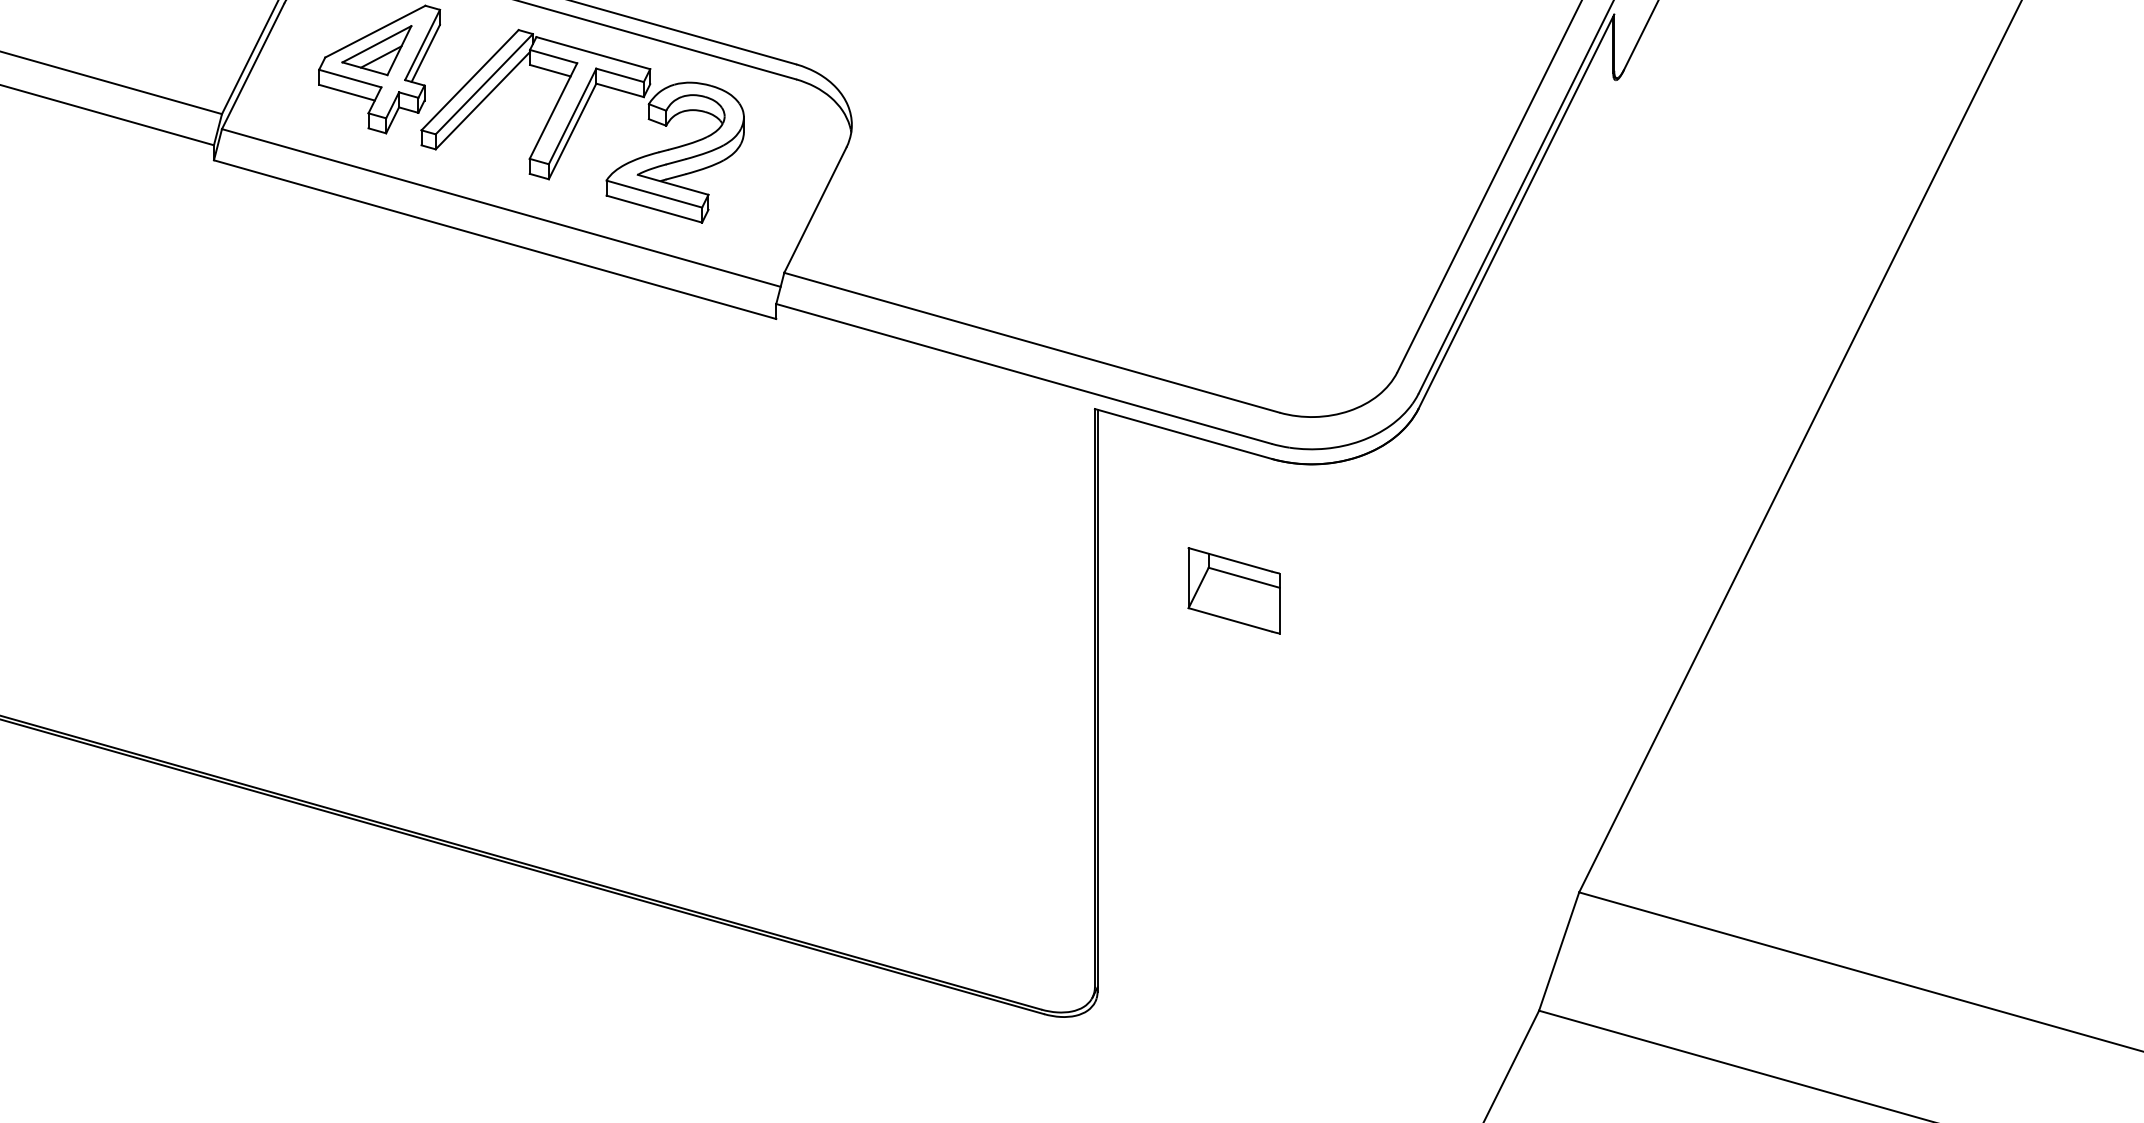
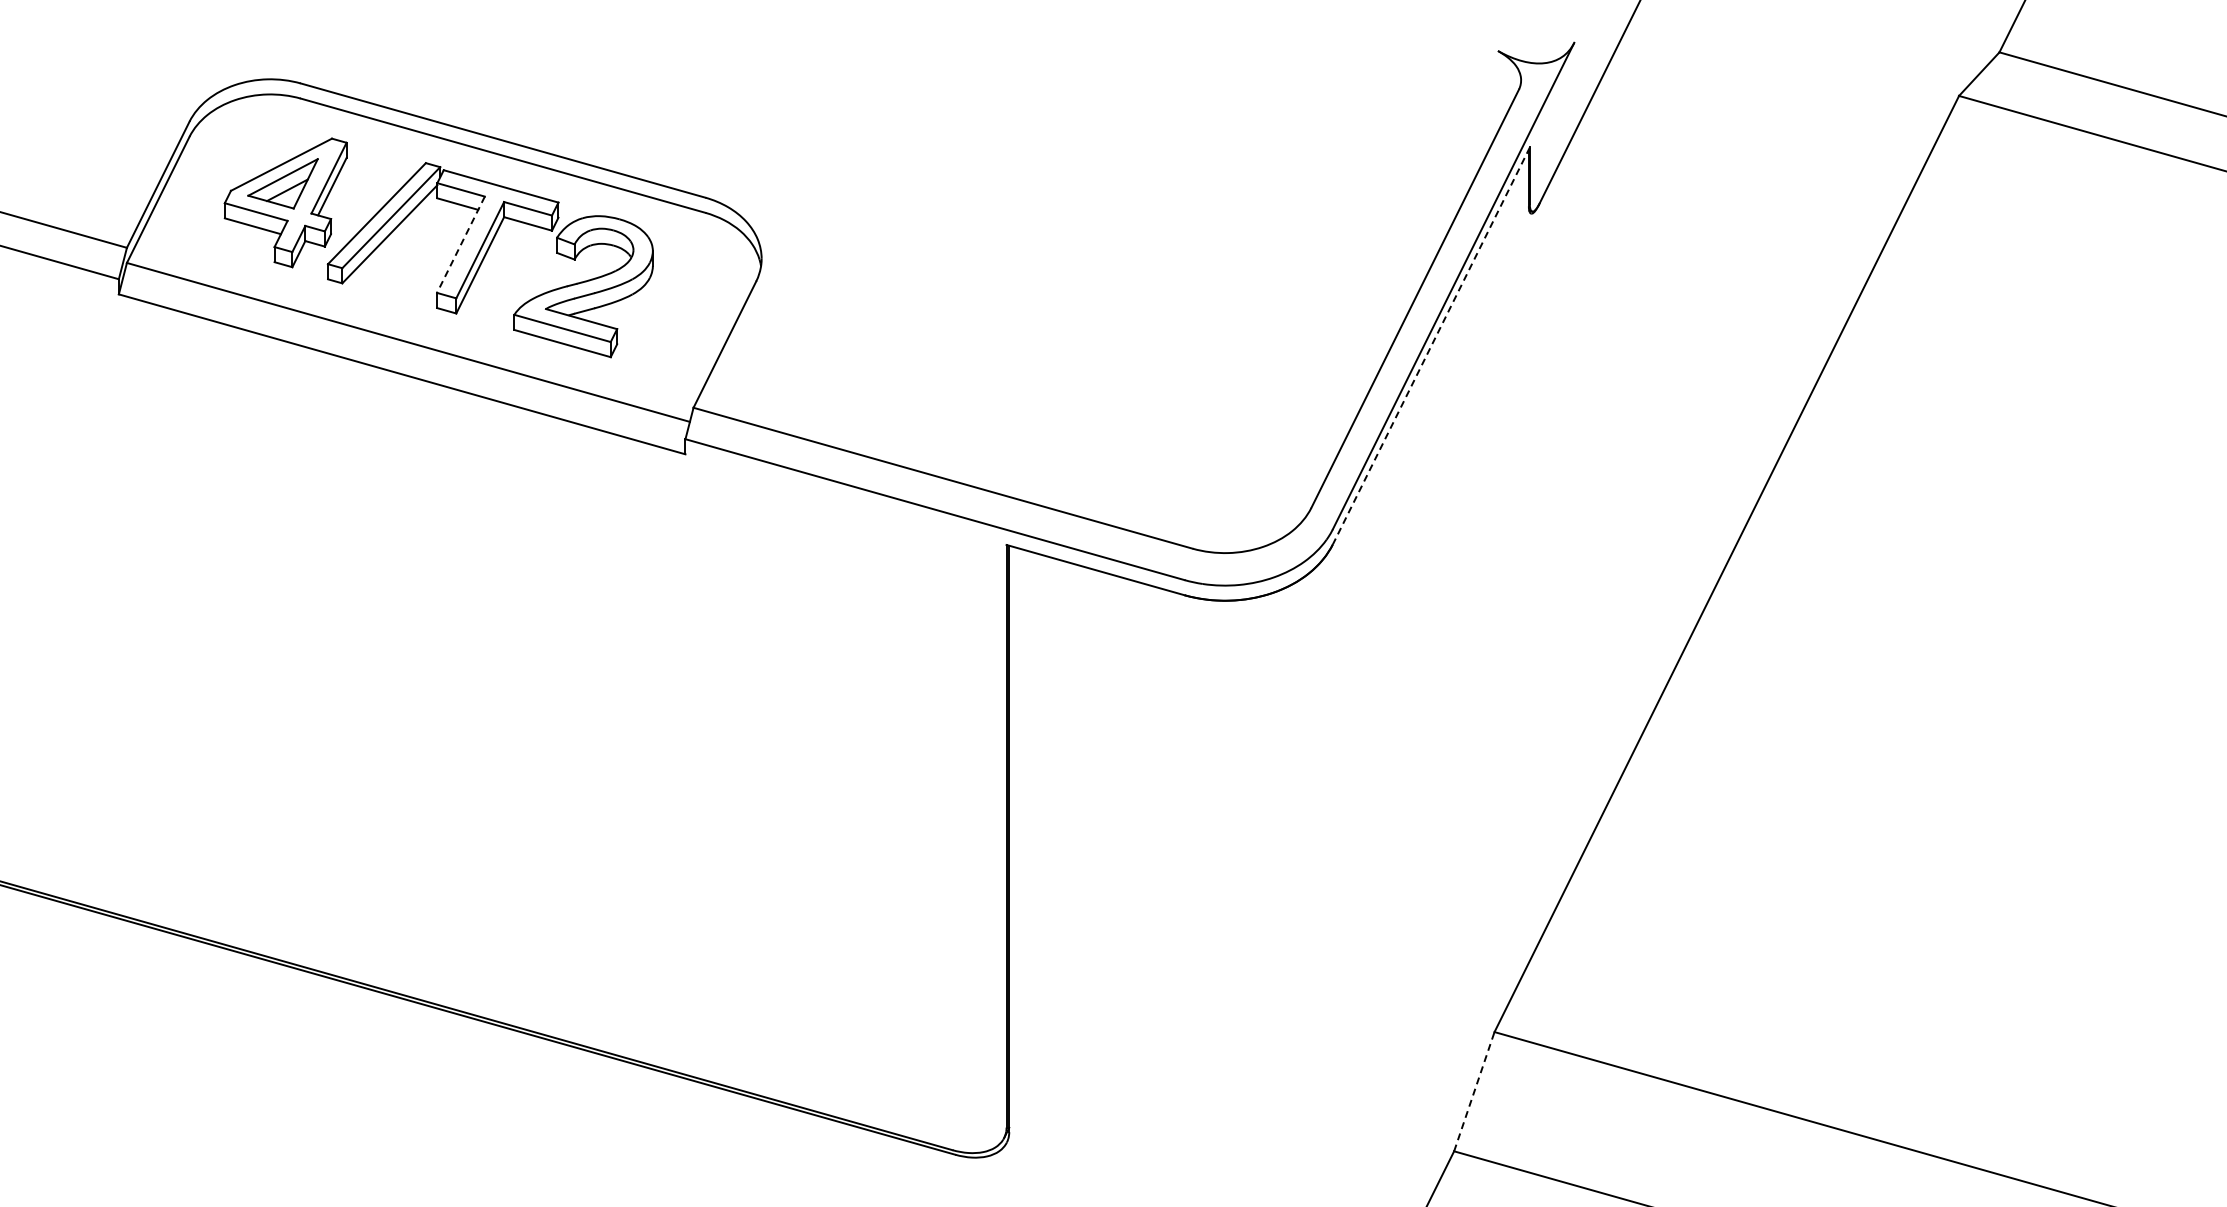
line: (553, 110) -> (460, 244), solid -> dashed
line: (1516, 211) -> (1431, 345), solid -> dashed
part: (1233, 591) -> (1146, 728), removed
line: (1559, 951) -> (1474, 1091), solid -> dashed

